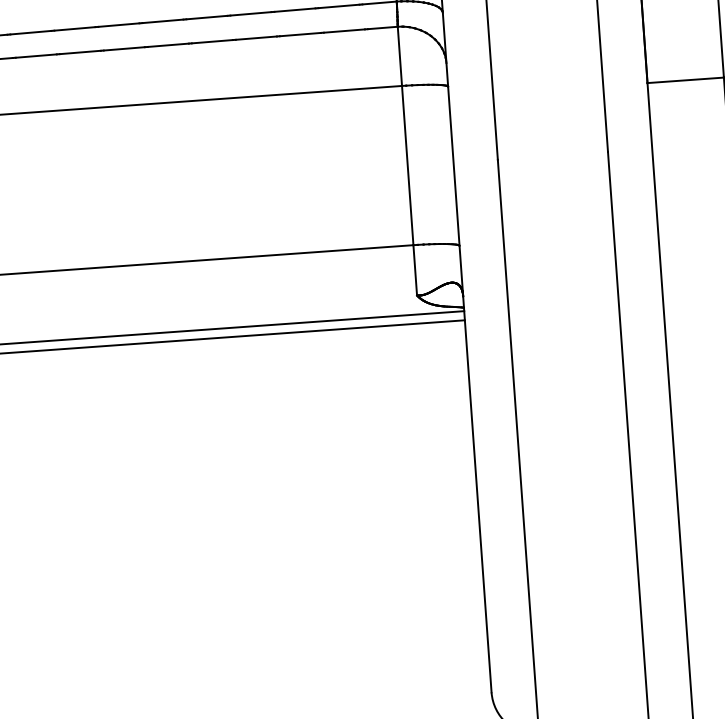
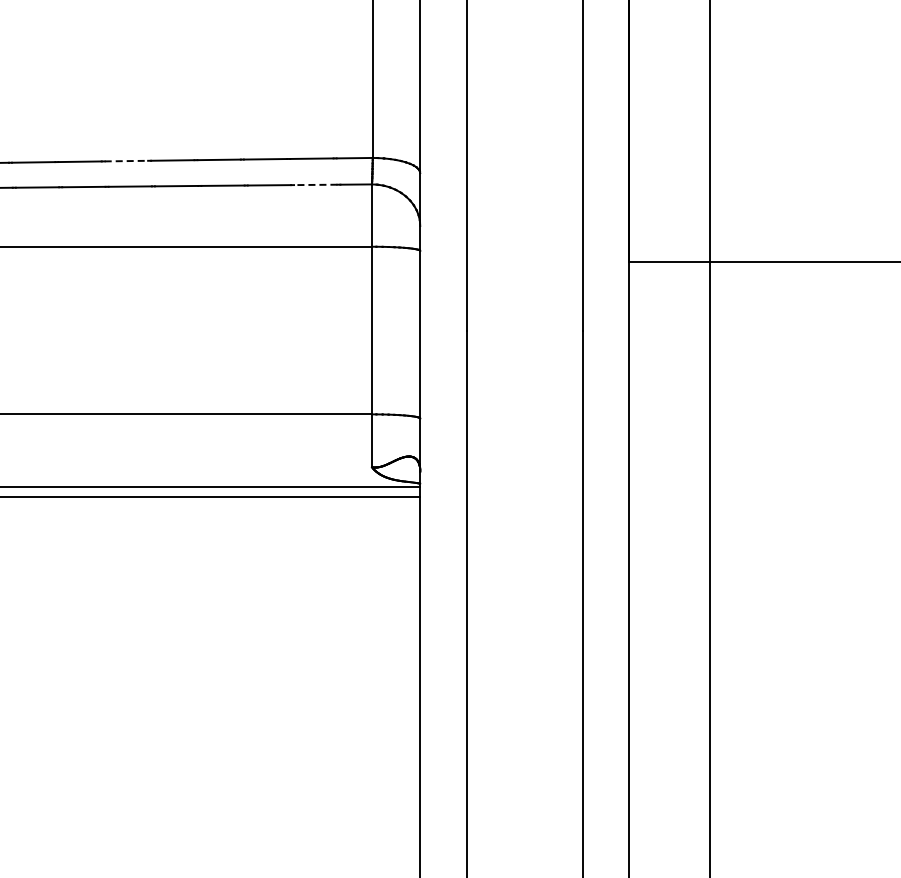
line: (163, 21) -> (126, 161), solid -> dashed
line: (344, 30) -> (315, 184), solid -> dashed

